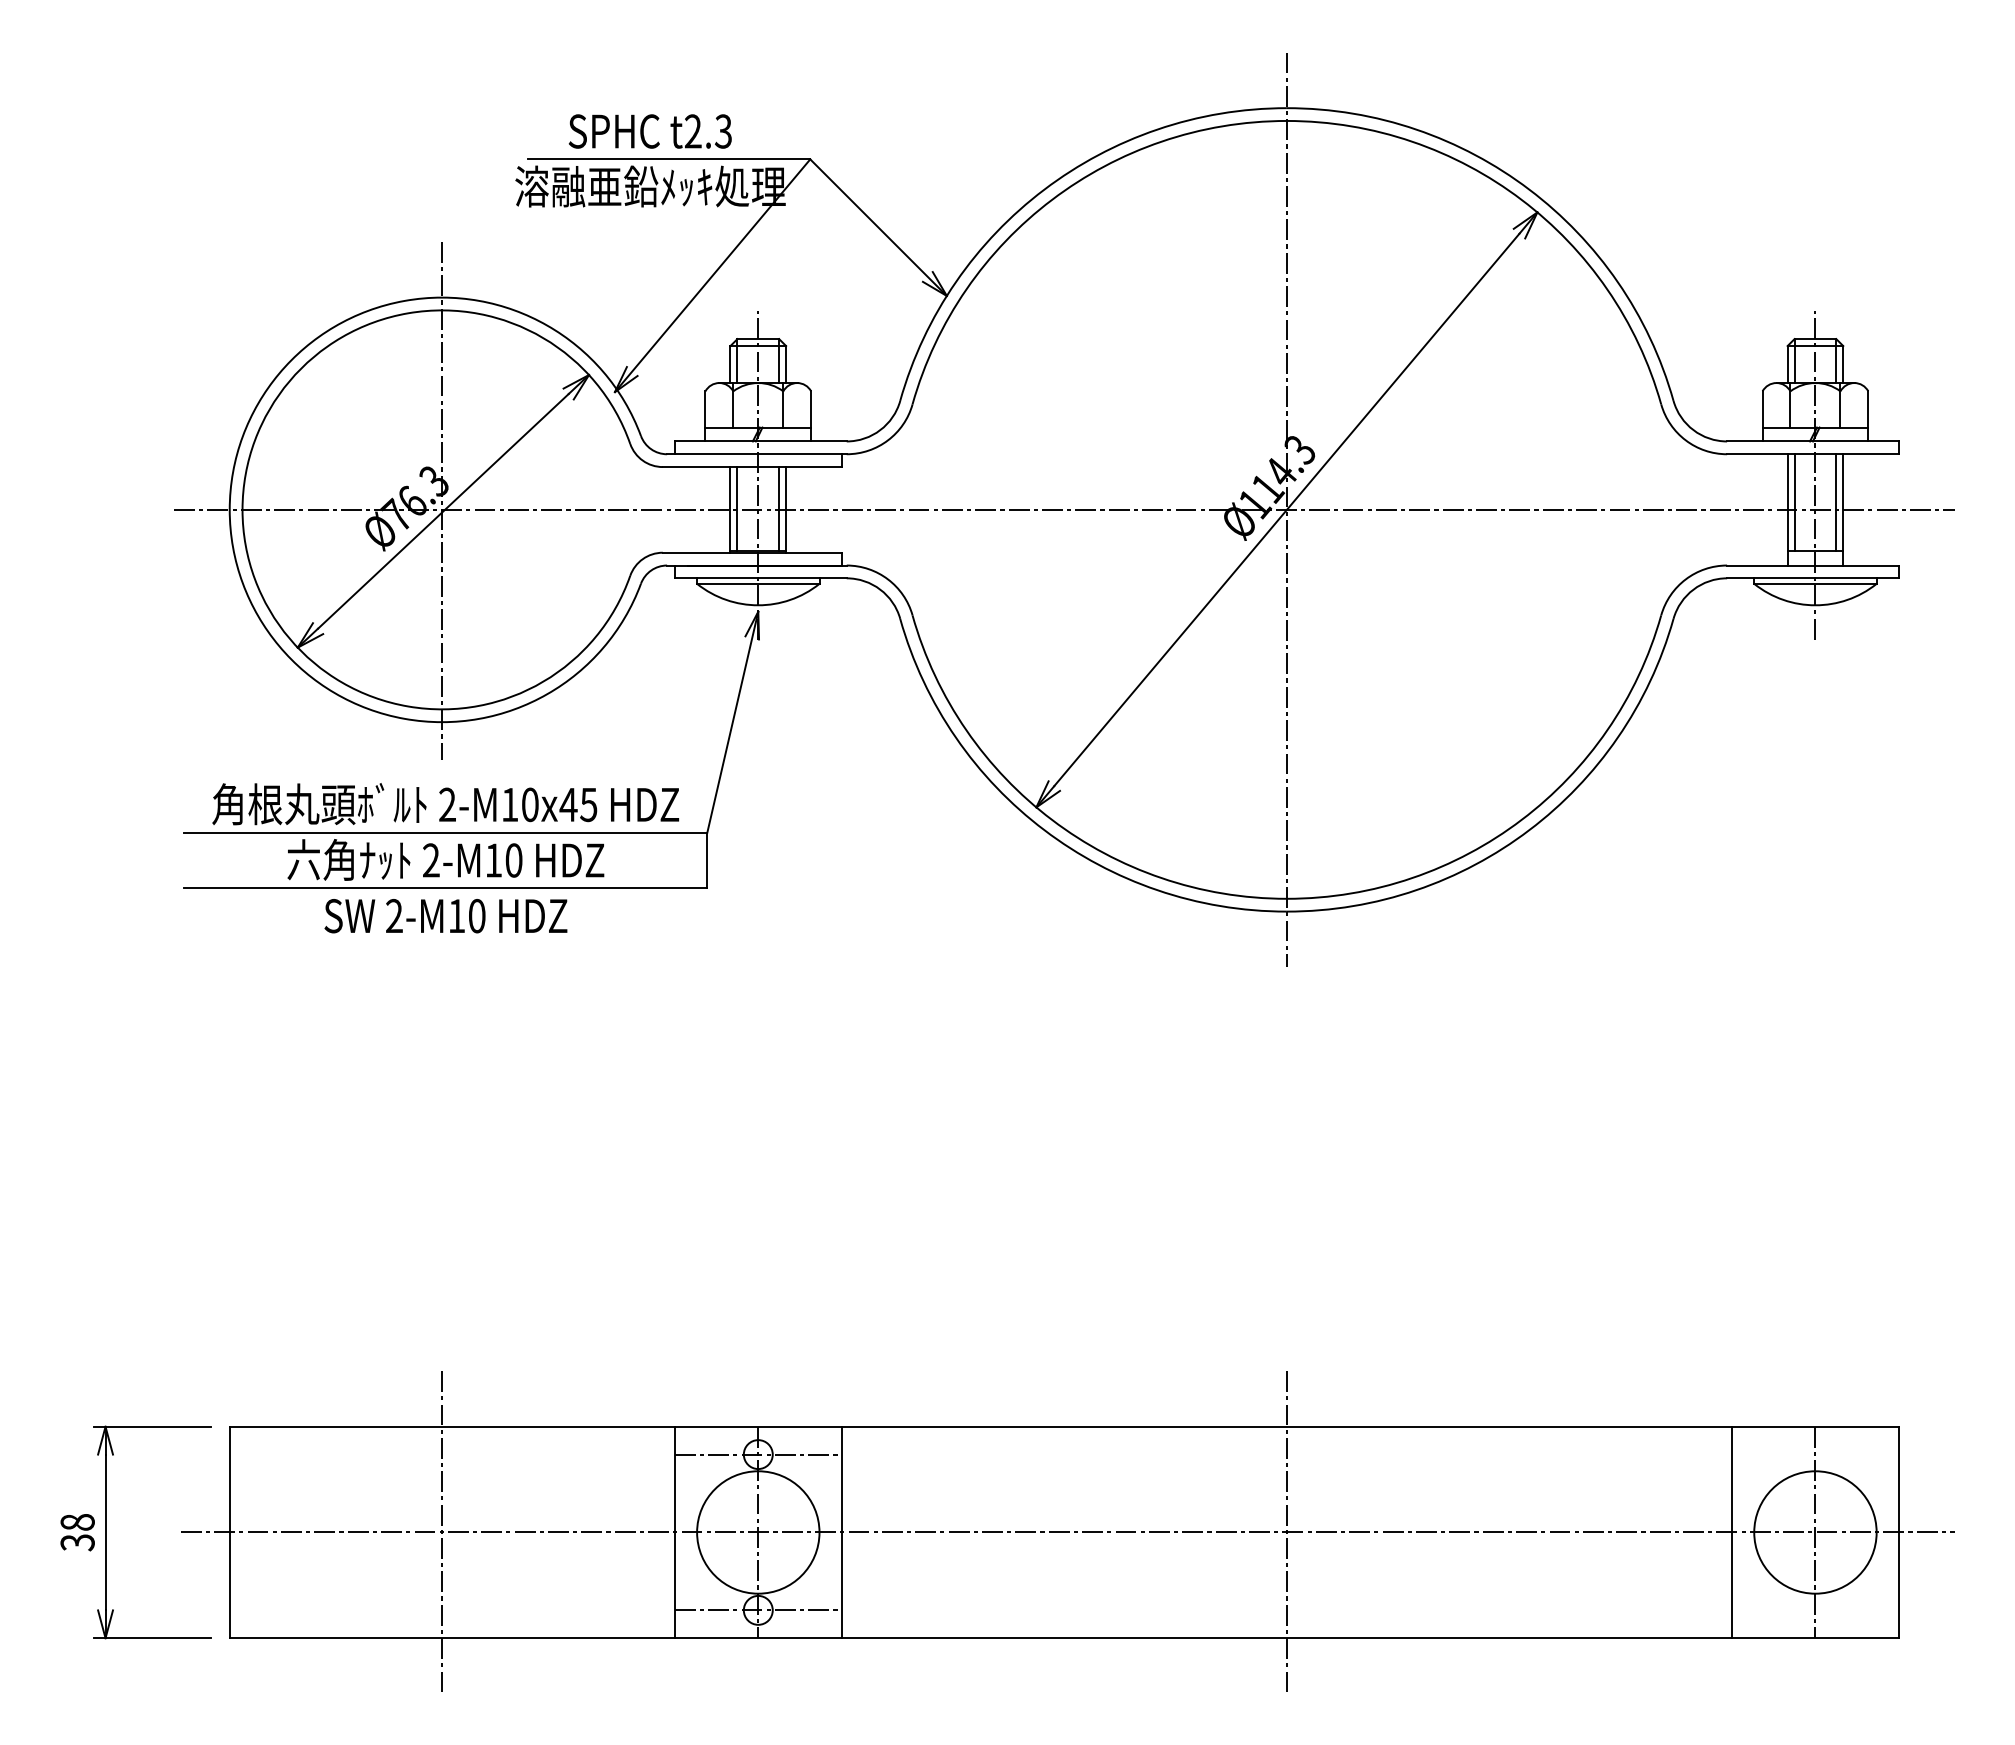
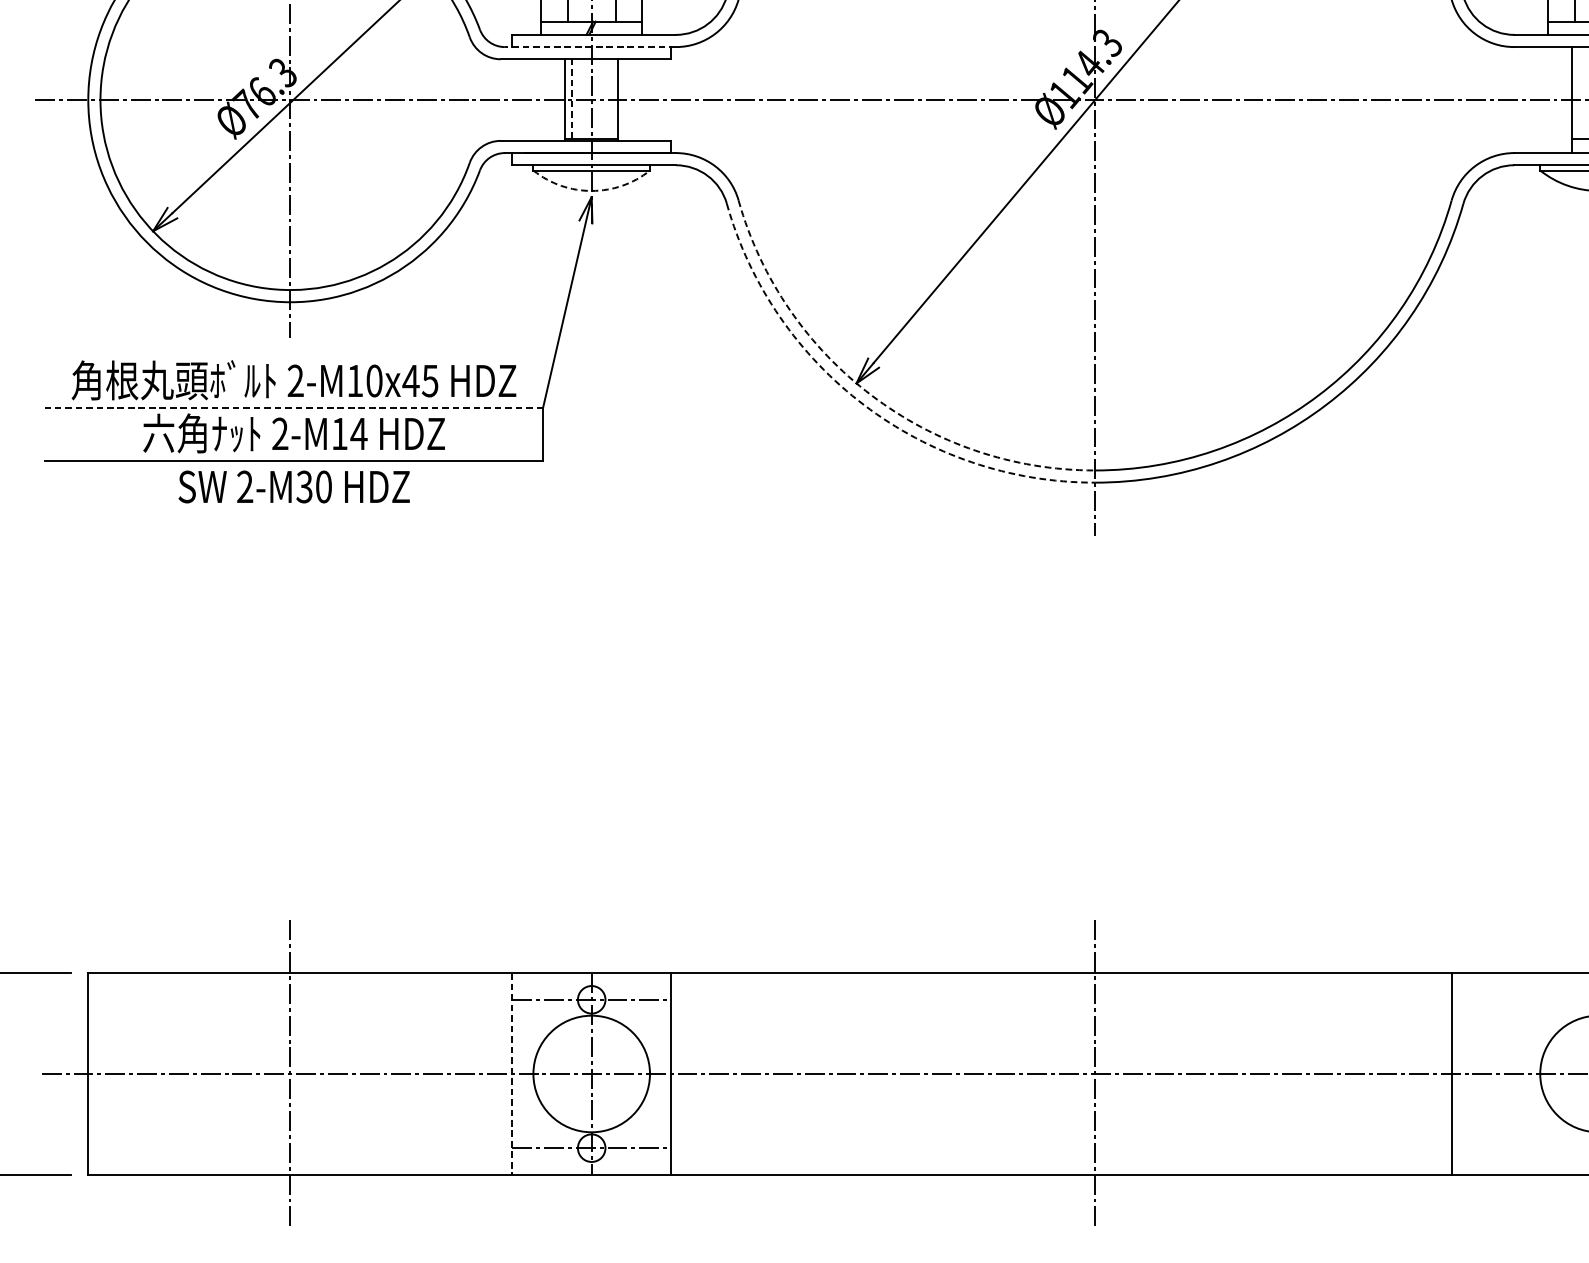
line: (756, 454) -> (589, 47), solid -> dashed
line: (1794, 502) -> (1578, 93), removed
line: (737, 508) -> (571, 98), solid -> dashed
line: (779, 508) -> (611, 98), removed
arc: (758, 605) -> (591, 191), solid -> dashed
arc: (1052, 819) -> (871, 394), solid -> dashed
arc: (1044, 830) -> (864, 405), solid -> dashed
line: (445, 832) -> (293, 407), solid -> dashed
text: (513, 860) -> (358, 433), 2-M10 -> 2-M14
text: (456, 915) -> (304, 486), 2-M10 -> 2-M30
line: (674, 1532) -> (511, 1074), solid -> dashed
line: (1731, 1532) -> (1451, 1074), moved

